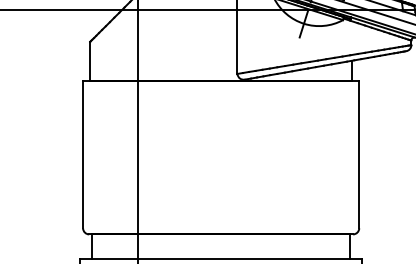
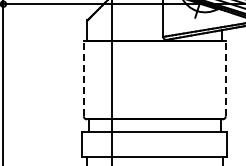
line: (82, 154) -> (83, 78), solid -> dashed
line: (358, 154) -> (225, 78), solid -> dashed

